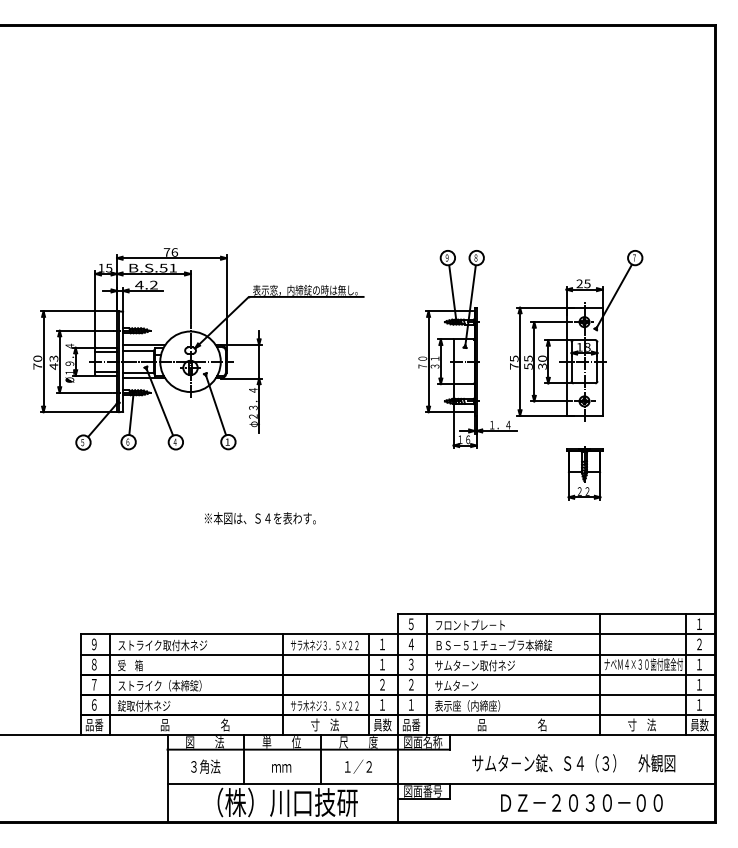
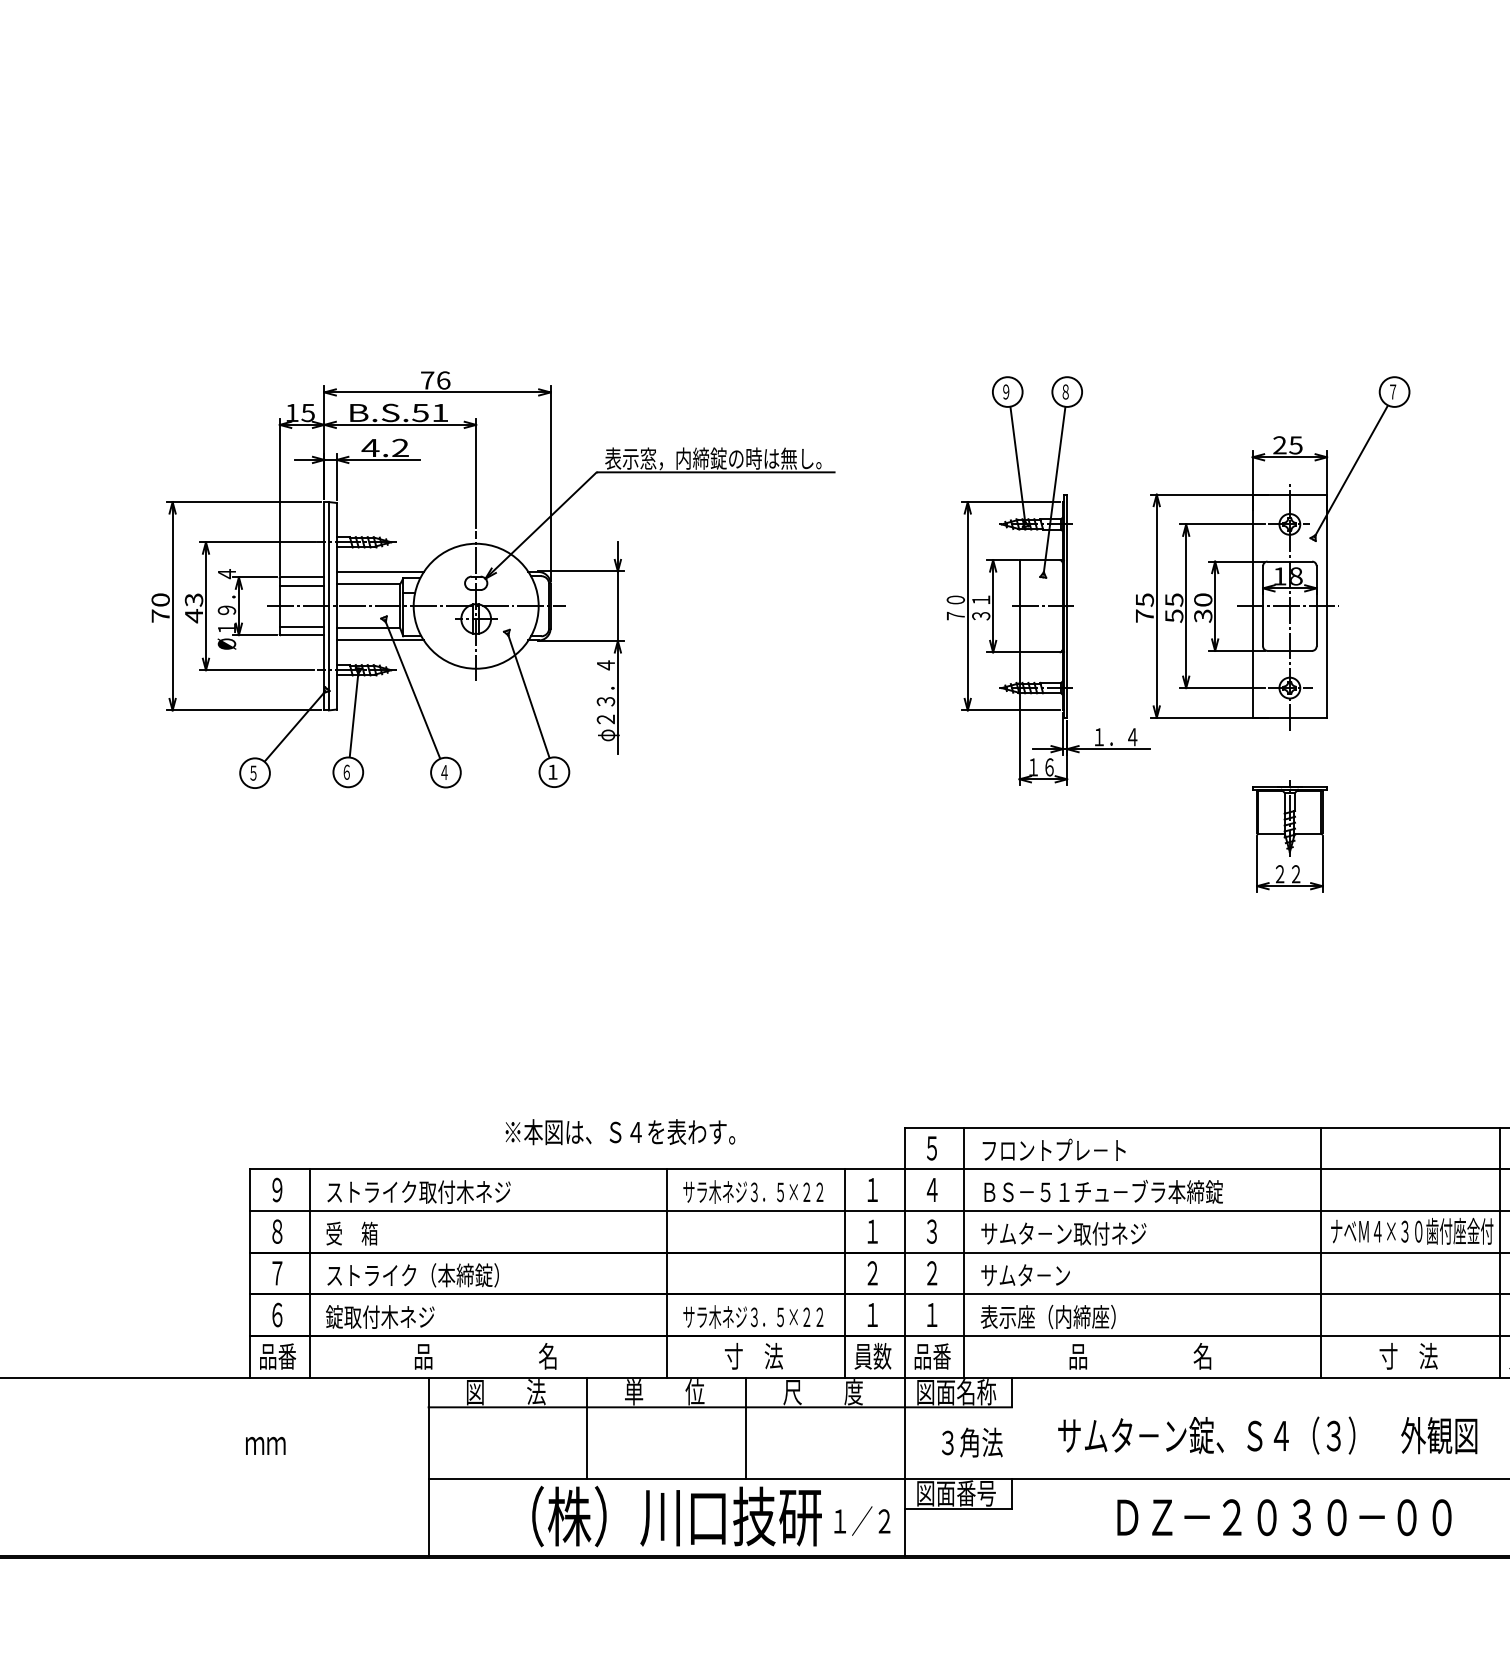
text: (259, 518) -> (618, 1132), moved
text: (205, 766) -> (971, 1442), moved
text: (358, 766) -> (862, 1520), moved
text: (281, 768) -> (265, 1446), moved

